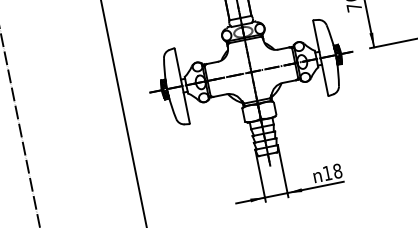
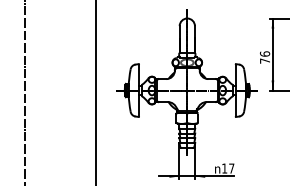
text: (337, 171) -> (231, 168), 18 -> 17

